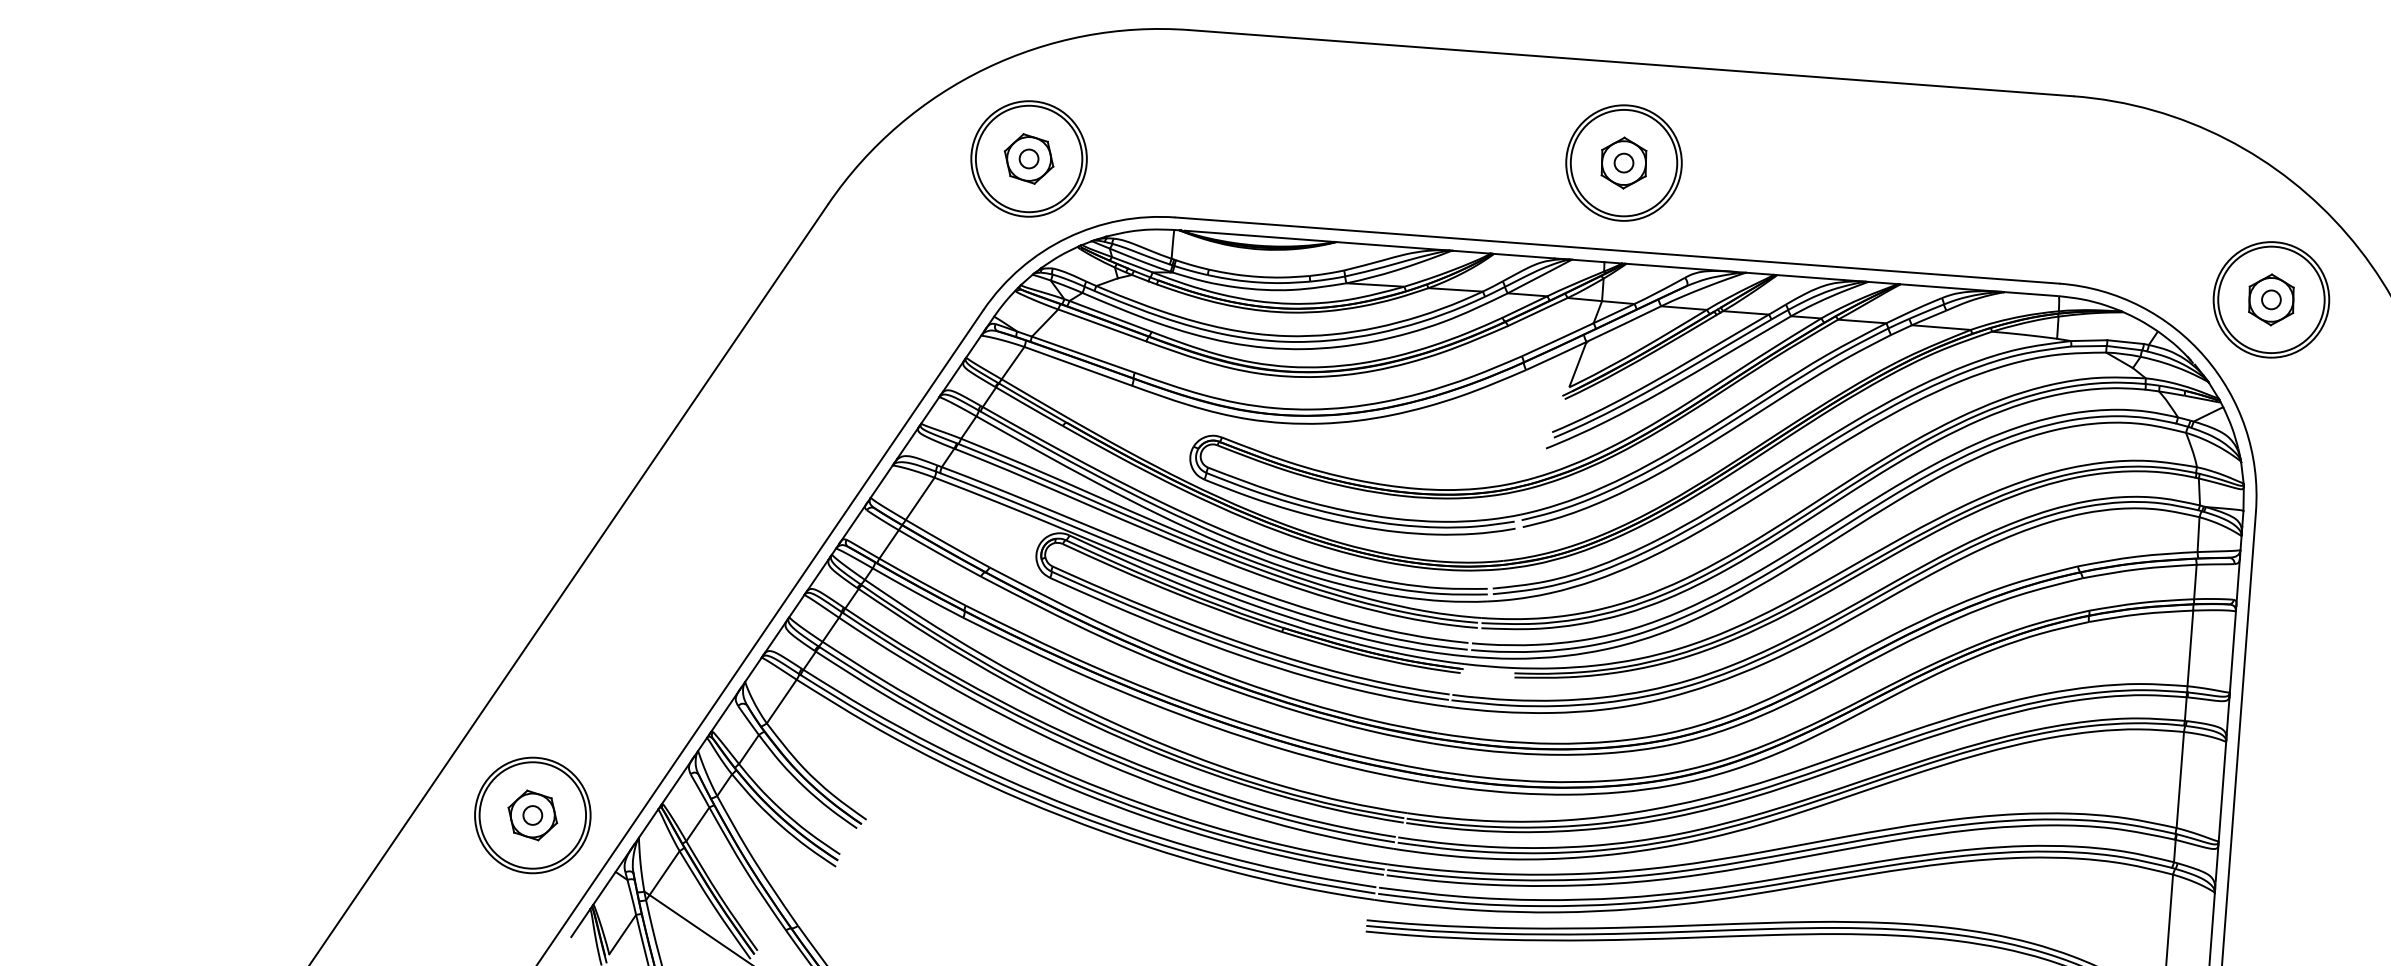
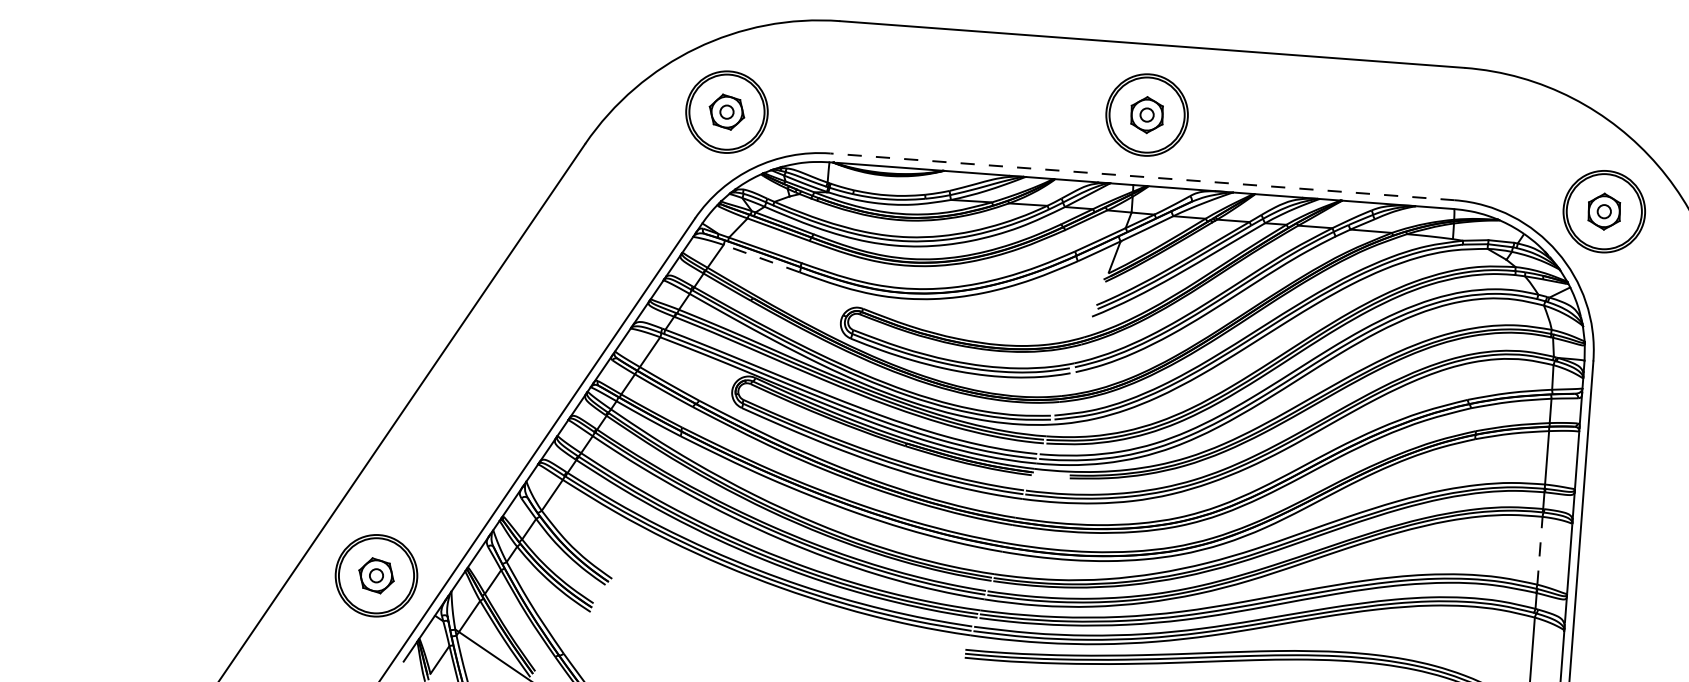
line: (1616, 250) -> (1141, 176), solid -> dashed
line: (1077, 366) -> (761, 258), solid -> dashed
line: (2180, 779) -> (1540, 550), solid -> dashed

